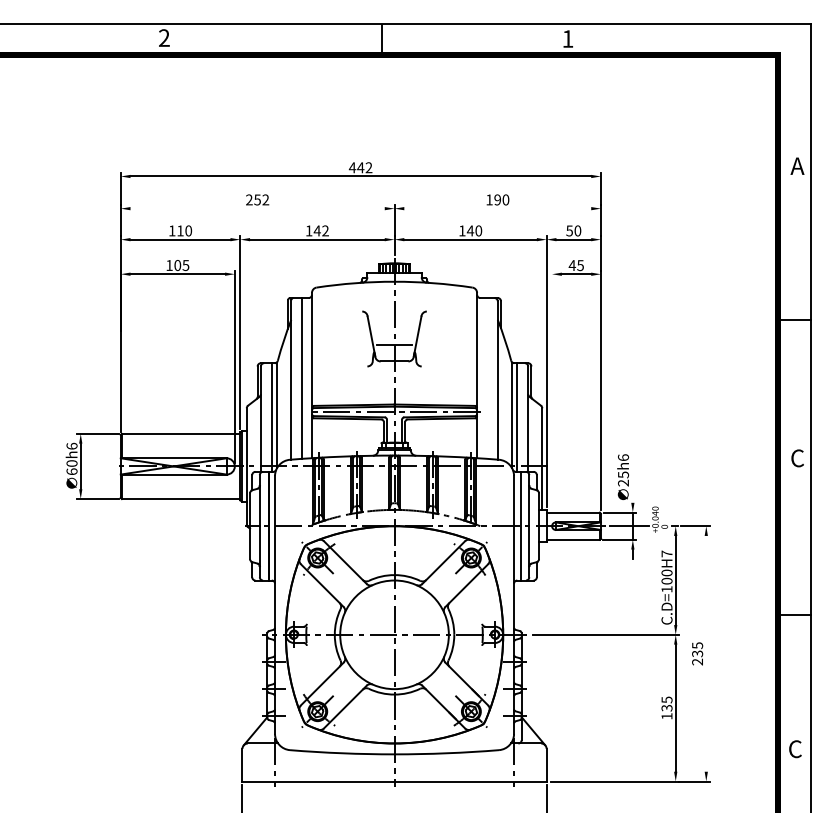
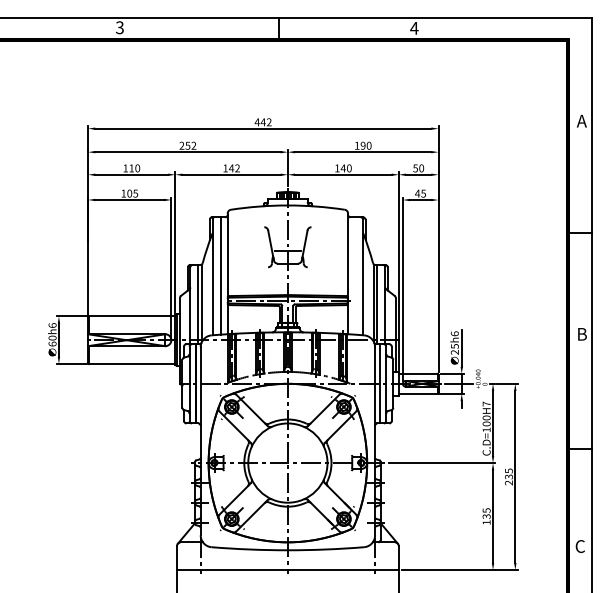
text: (163, 39) -> (119, 28), 2 -> 3
text: (568, 39) -> (414, 28), 1 -> 4
line: (256, 209) -> (187, 152), added
line: (498, 209) -> (363, 152), added
line: (551, 396) -> (402, 289), added
text: (796, 457) -> (581, 333), C -> B
line: (632, 477) -> (461, 348), added
line: (706, 653) -> (515, 476), added

